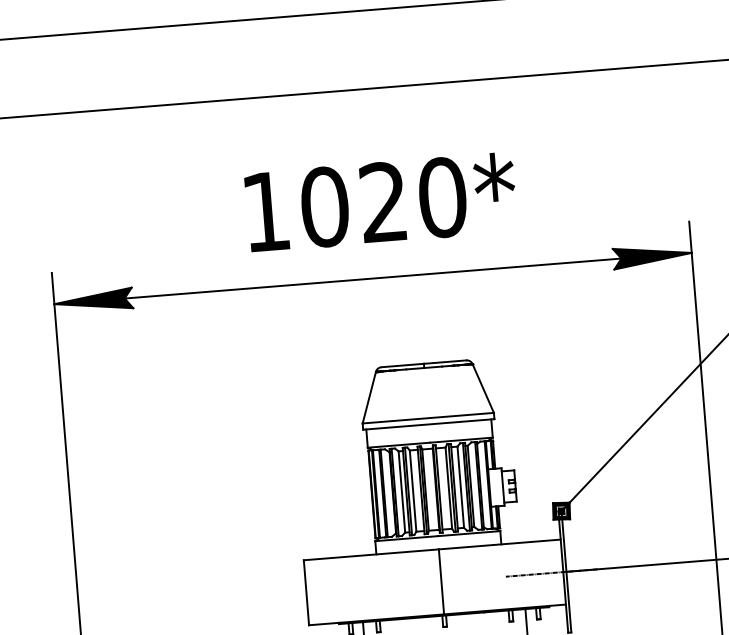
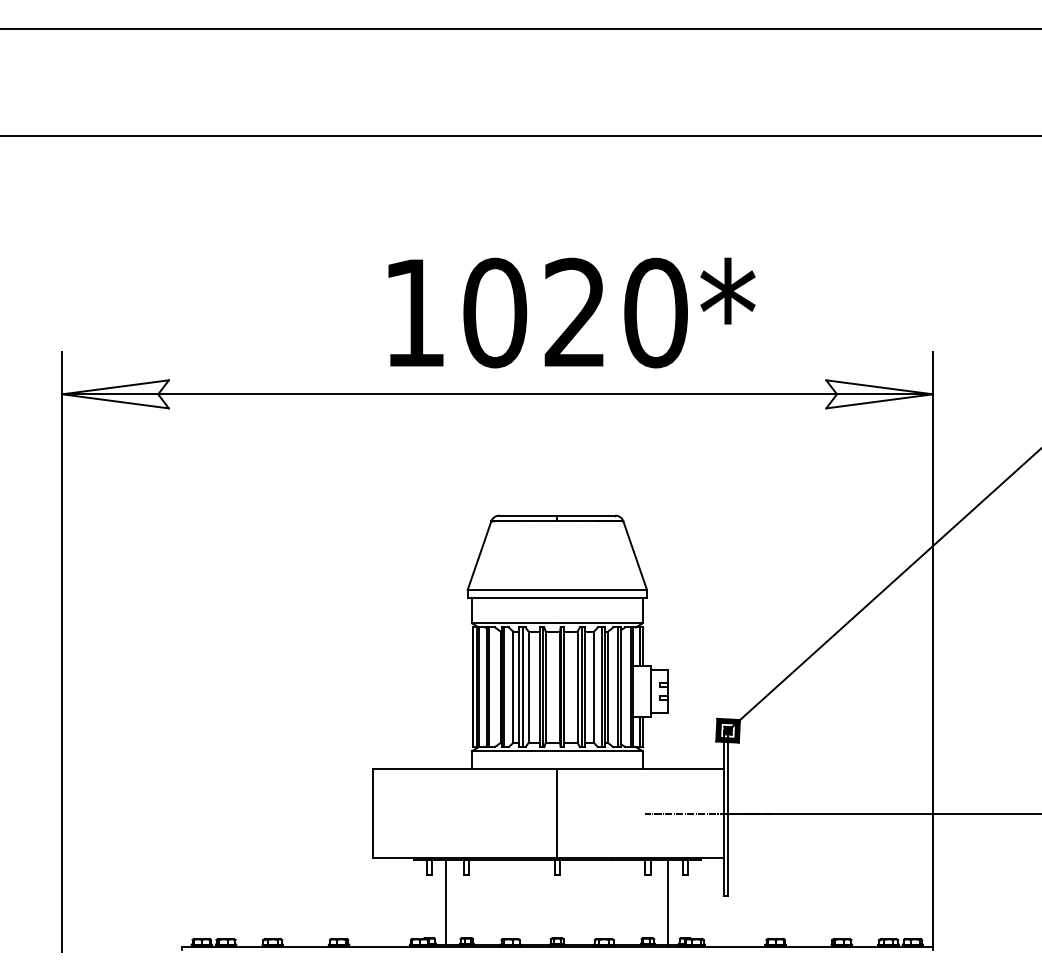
text: (380, 202) -> (571, 312), moved
fill: (652, 256) -> (879, 394), removed
fill: (93, 301) -> (115, 394), removed

